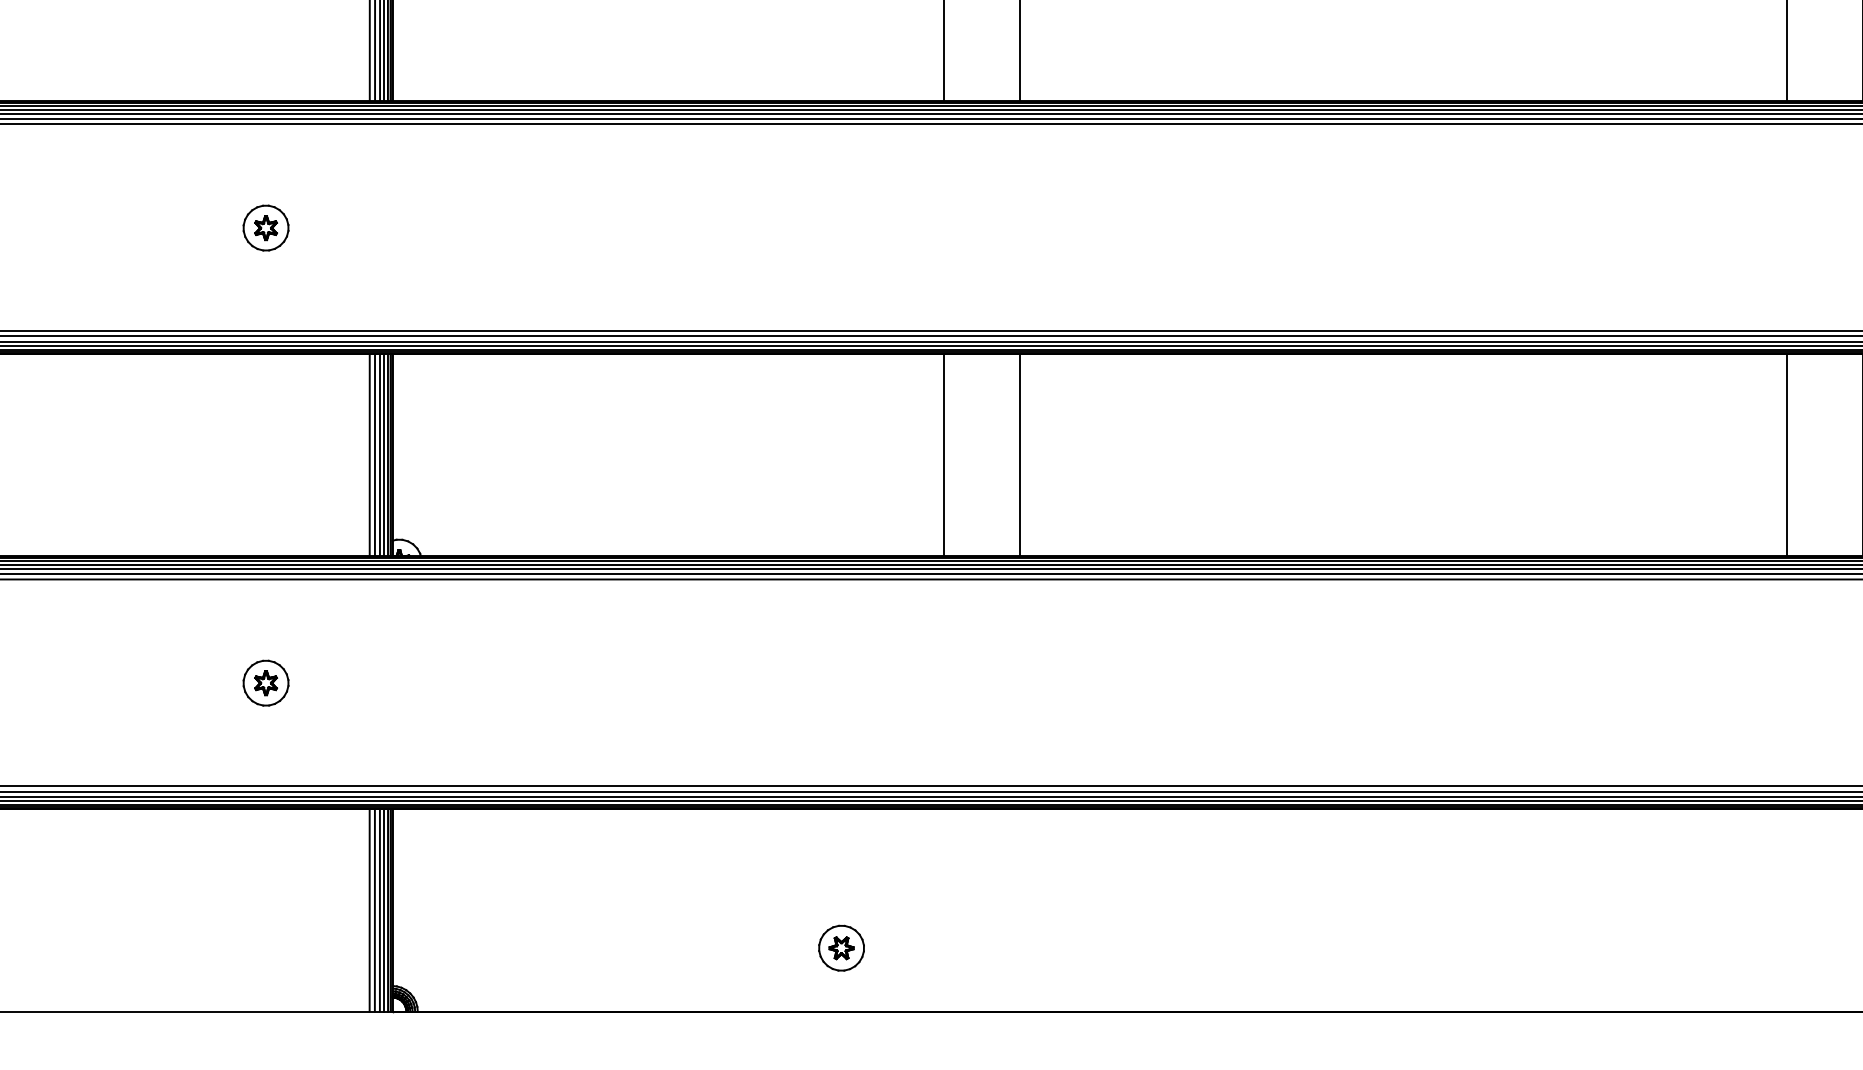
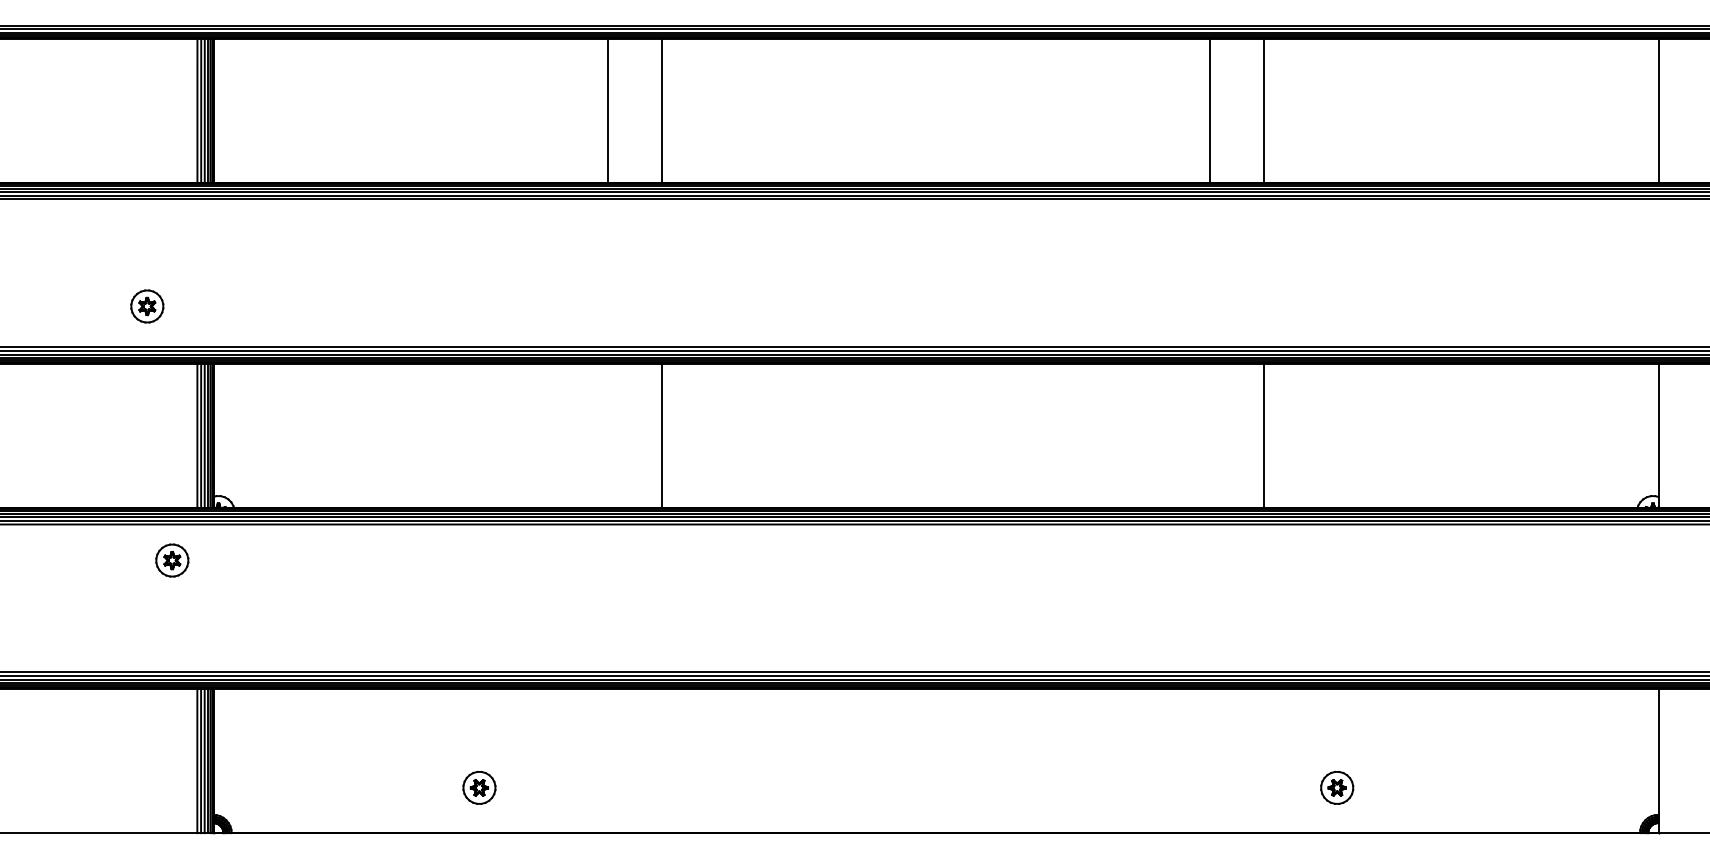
part: (266, 228) -> (147, 306), moved
line: (943, 454) -> (607, 435), removed
line: (1786, 454) -> (1209, 435), removed
part: (266, 683) -> (172, 560), moved
part: (841, 947) -> (479, 787), moved

